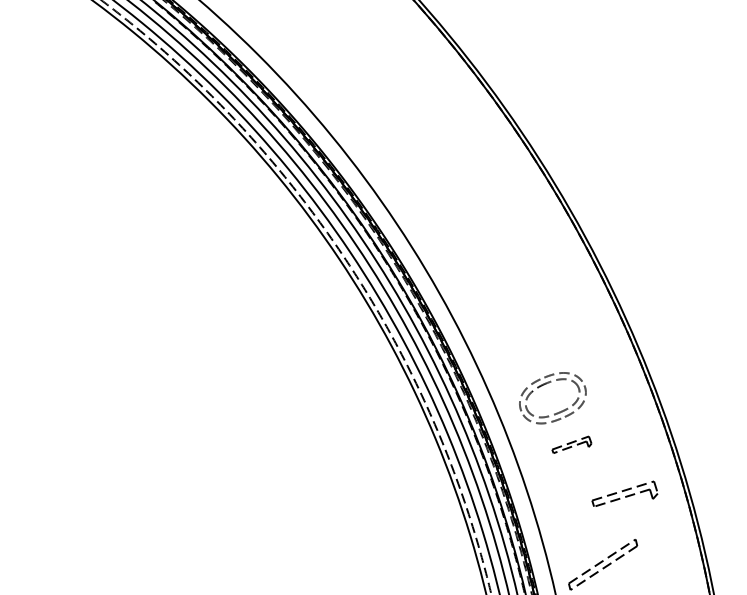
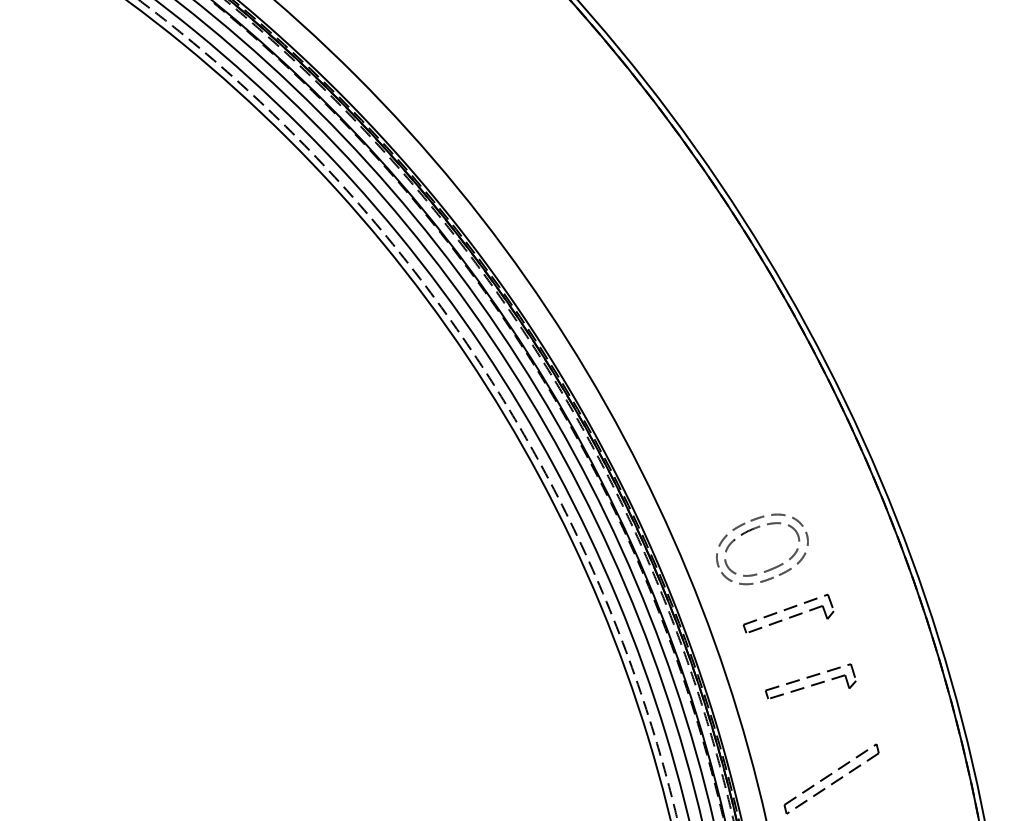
part: (571, 444) -> (788, 613), size x1.67
part: (624, 494) -> (810, 681), moved

